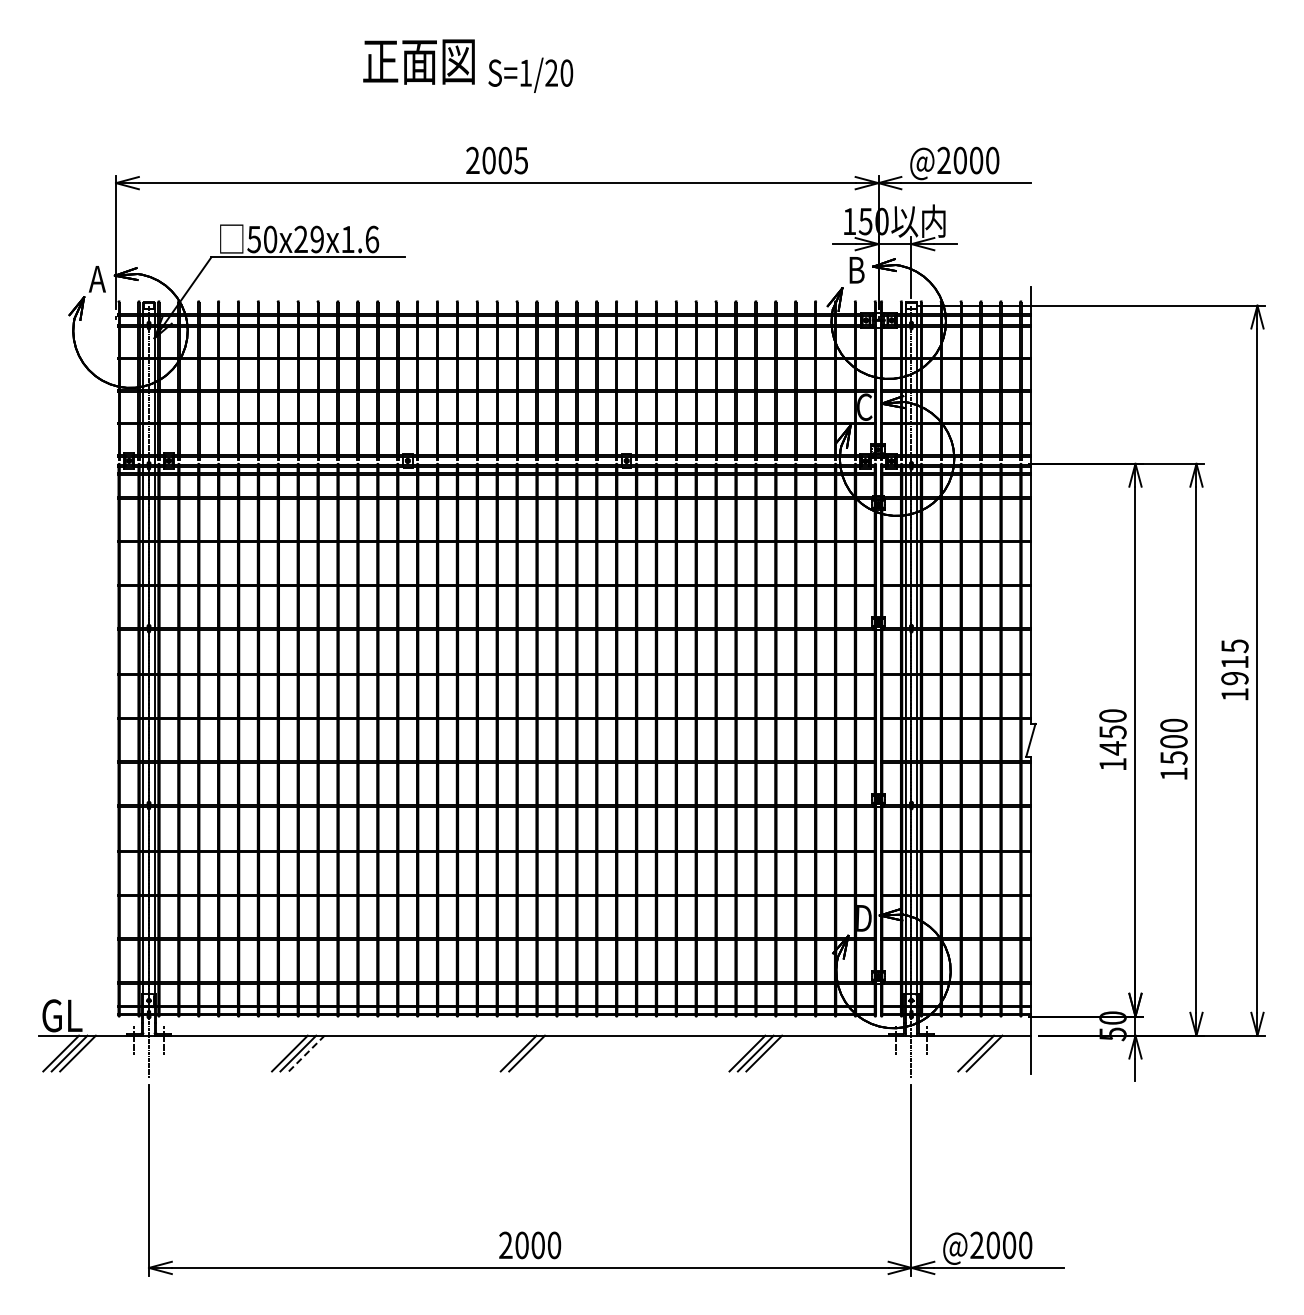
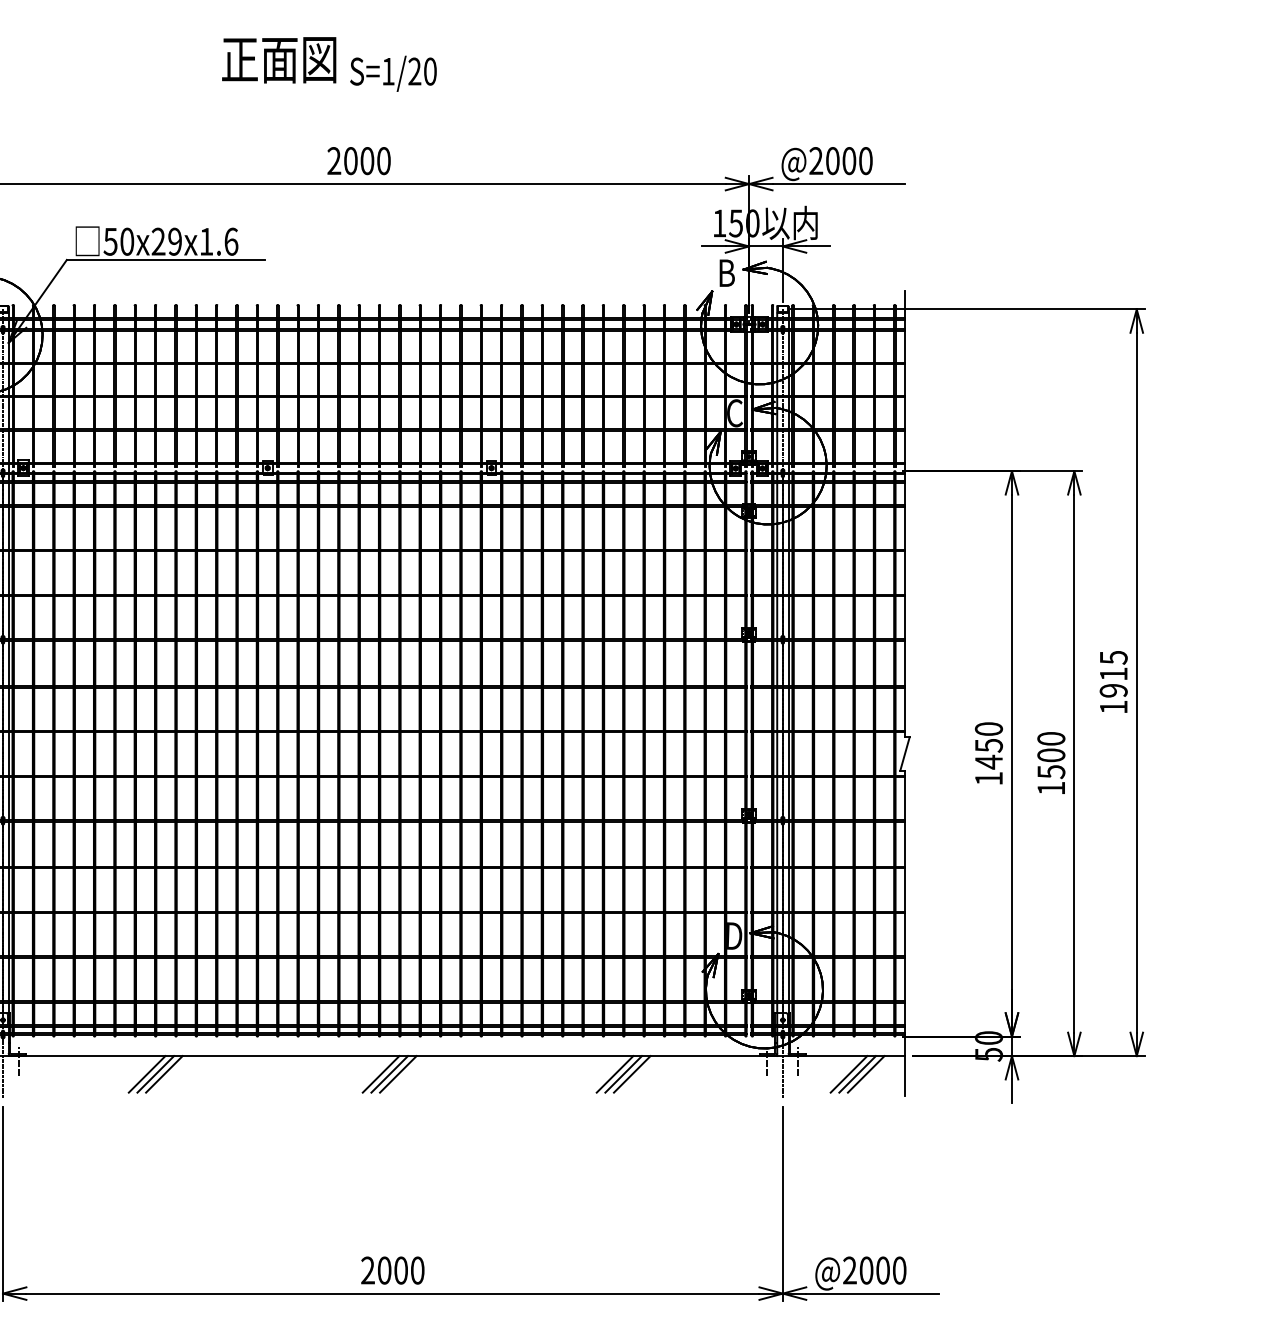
text: (521, 160) -> (384, 160), 2005 -> 2000
line: (307, 1053) -> (165, 1074), dashed -> solid
line: (535, 1053) -> (398, 1074), added
line: (992, 1053) -> (865, 1074), added

